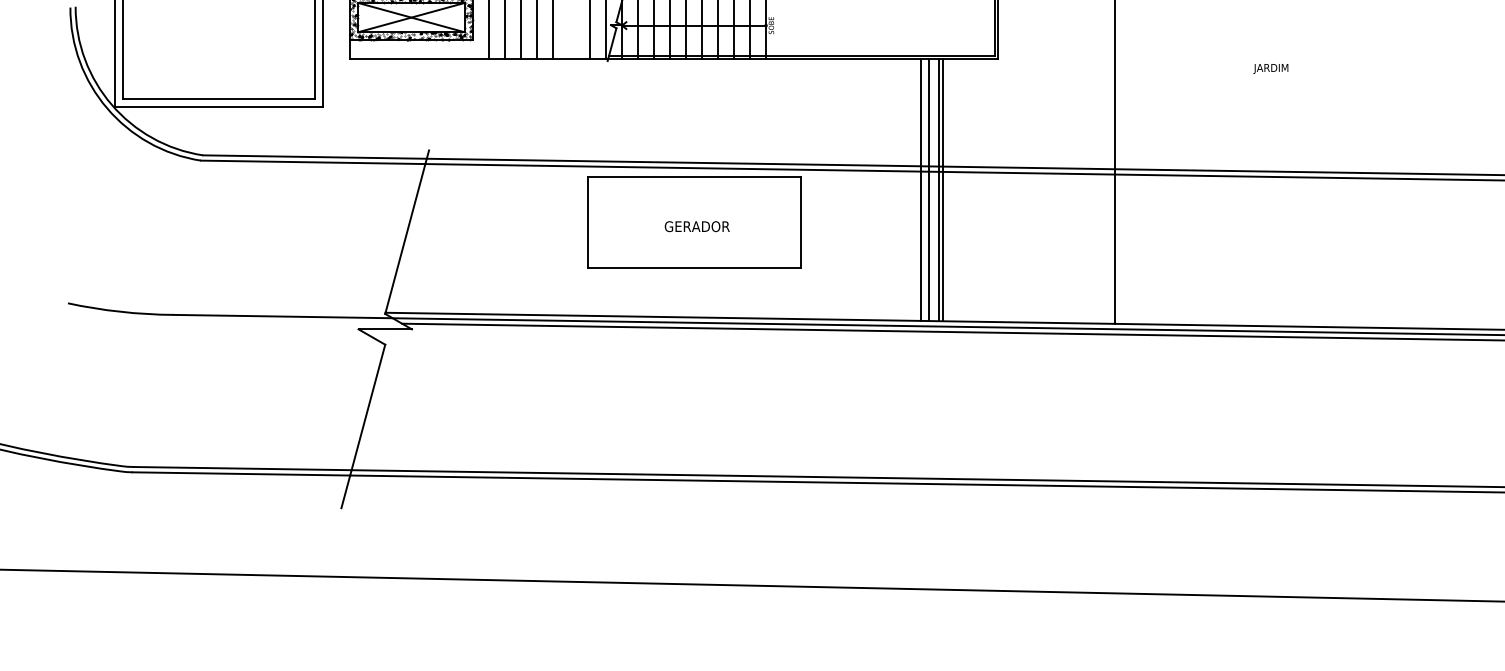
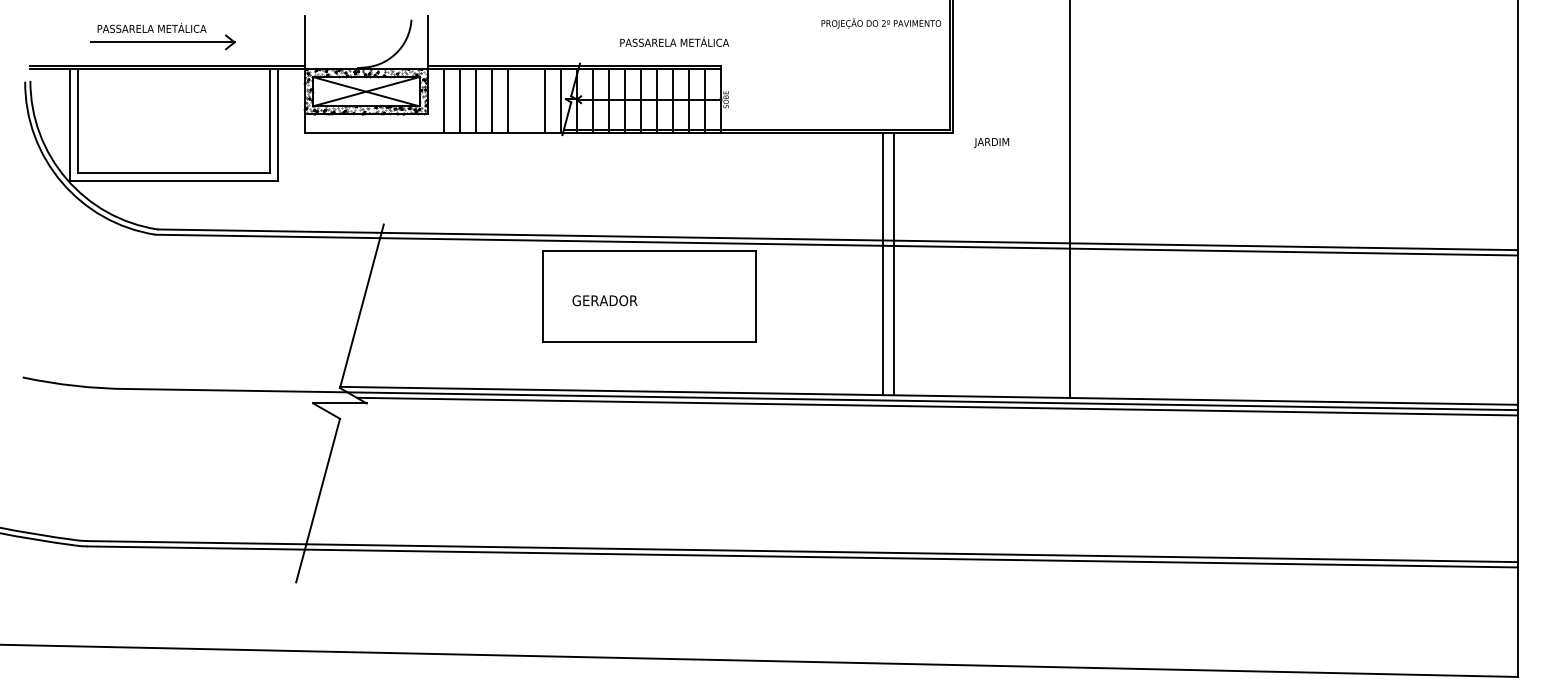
text: (1270, 69) -> (991, 143), moved
line: (920, 190) -> (875, 264), removed
line: (942, 190) -> (897, 264), removed
text: (696, 226) -> (604, 300), moved

